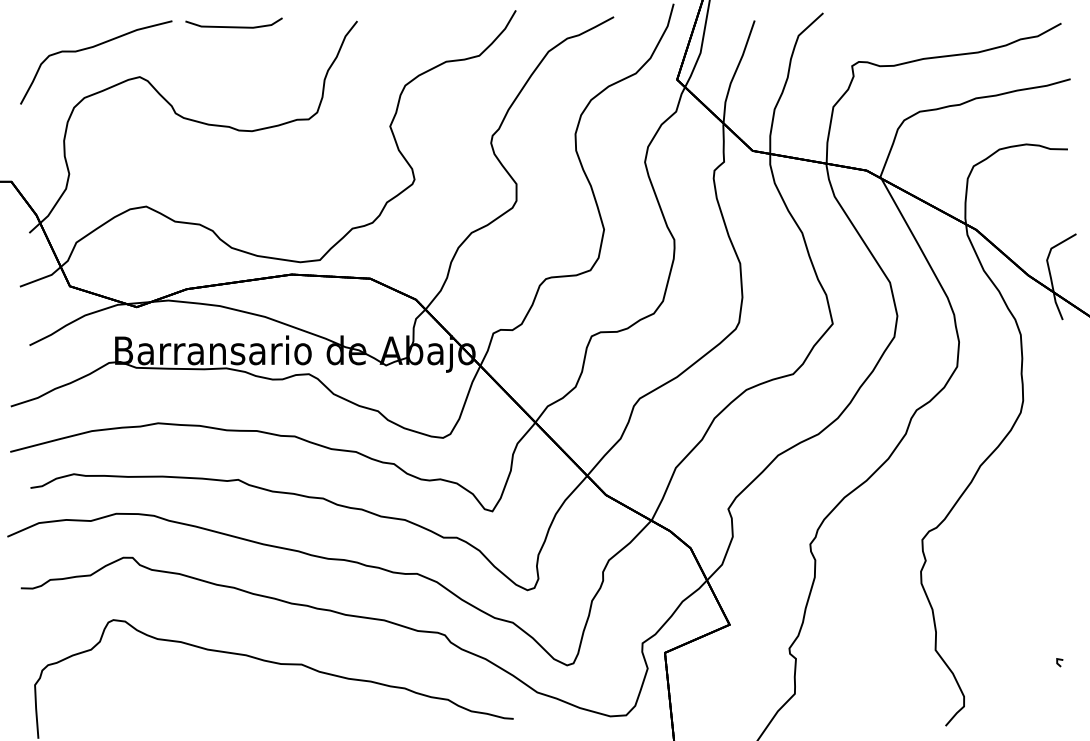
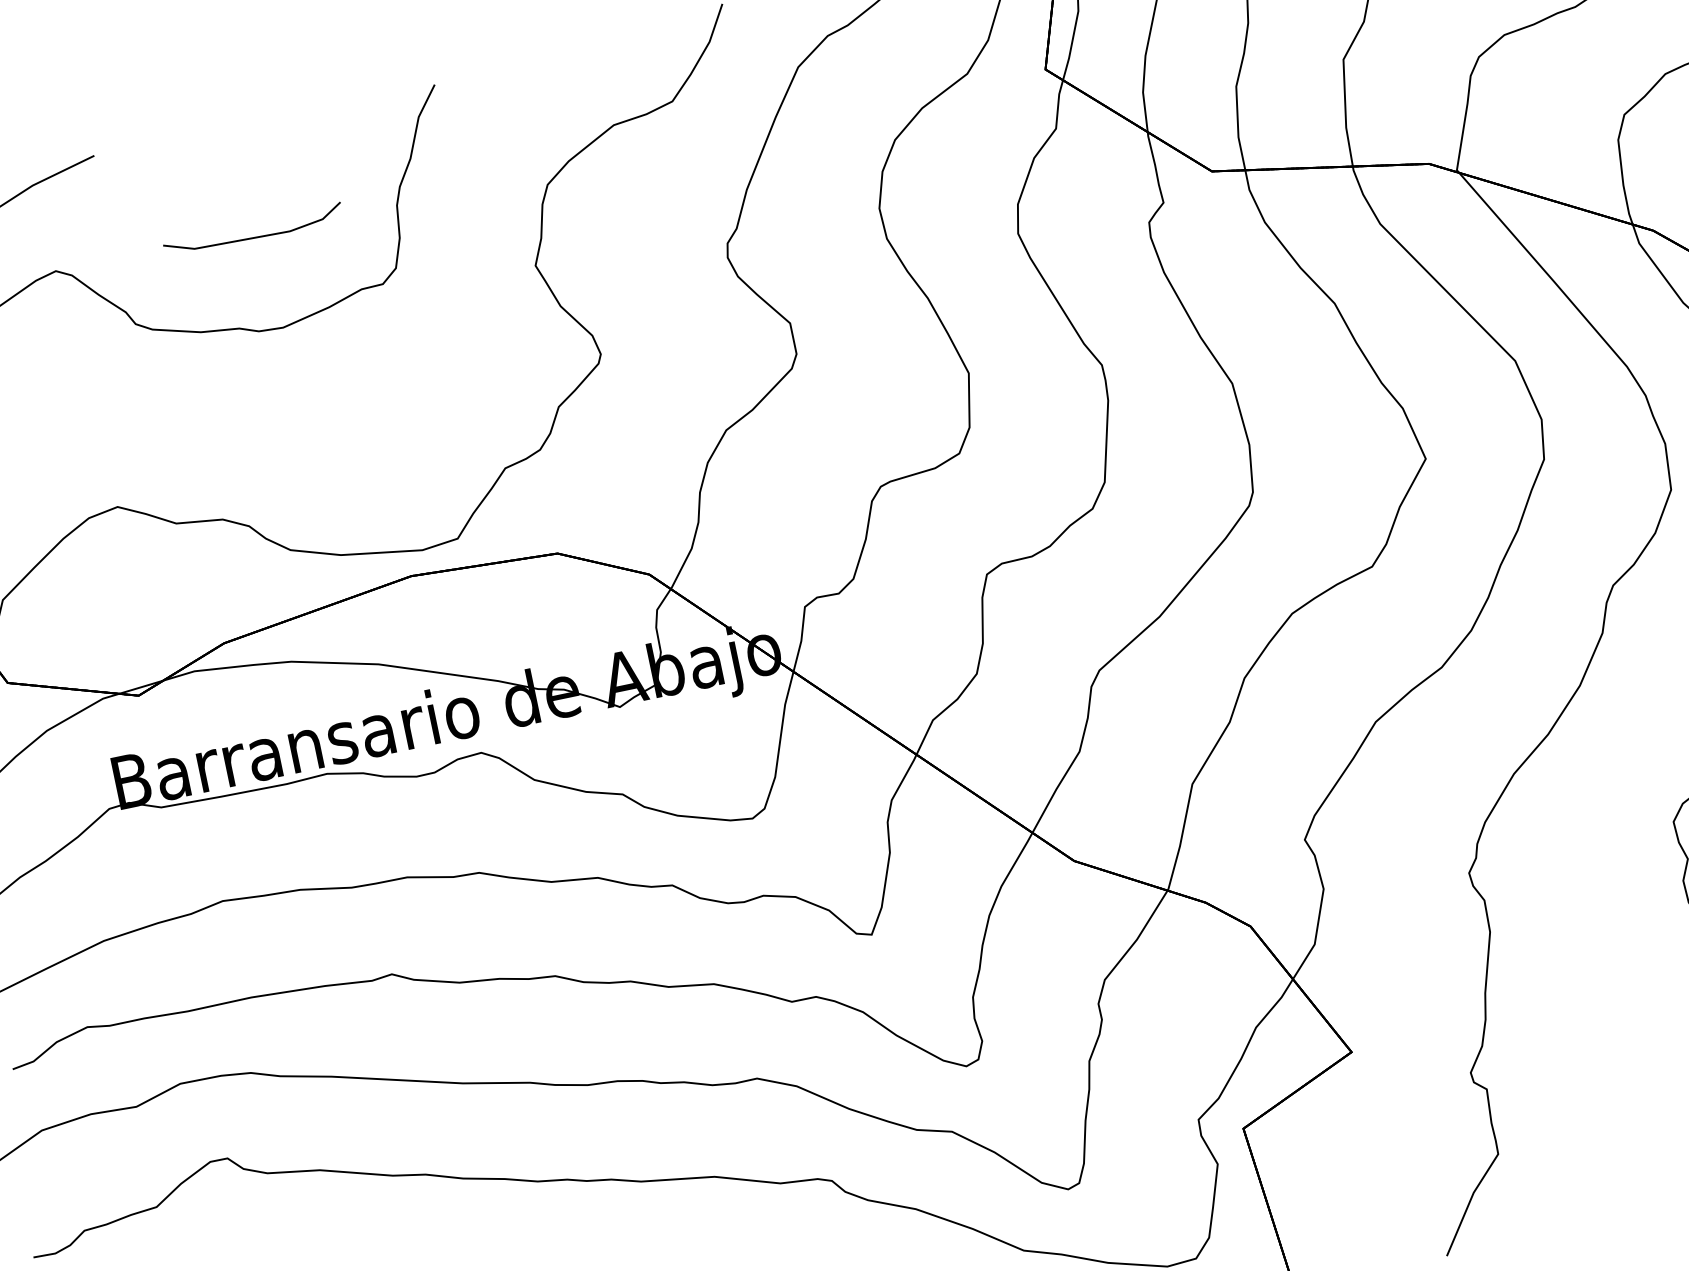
line: (233, 26) -> (253, 236), moved

